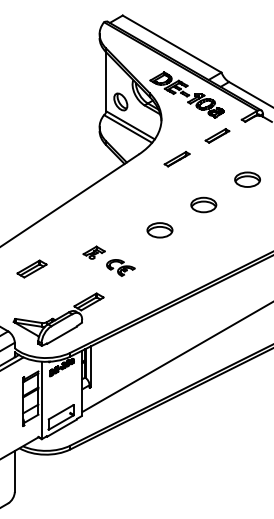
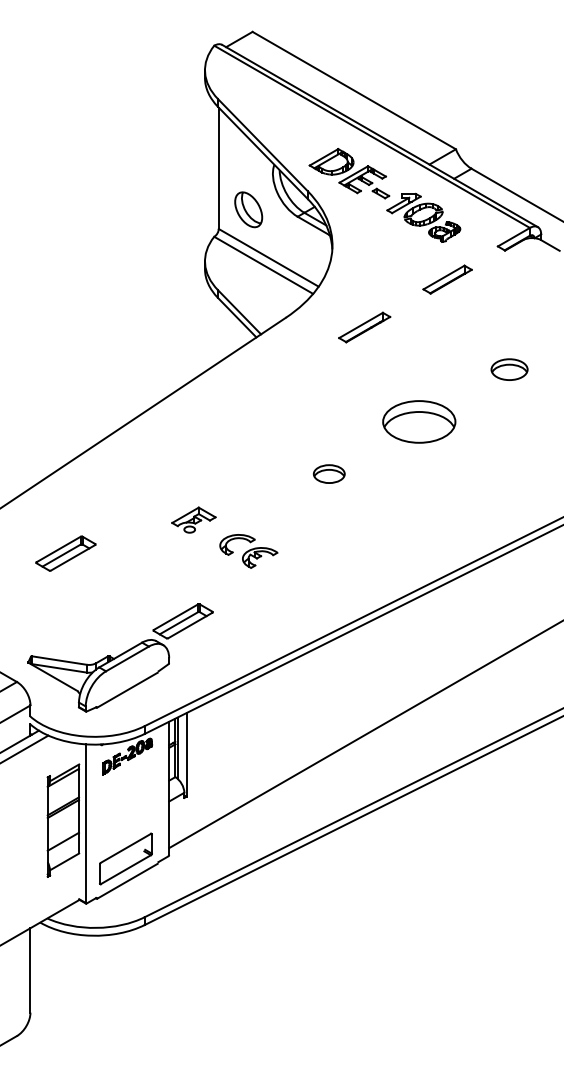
part: (247, 179) -> (509, 369), size x0.7
part: (203, 204) -> (418, 420), size x1.4
part: (159, 230) -> (328, 474), size x0.6

